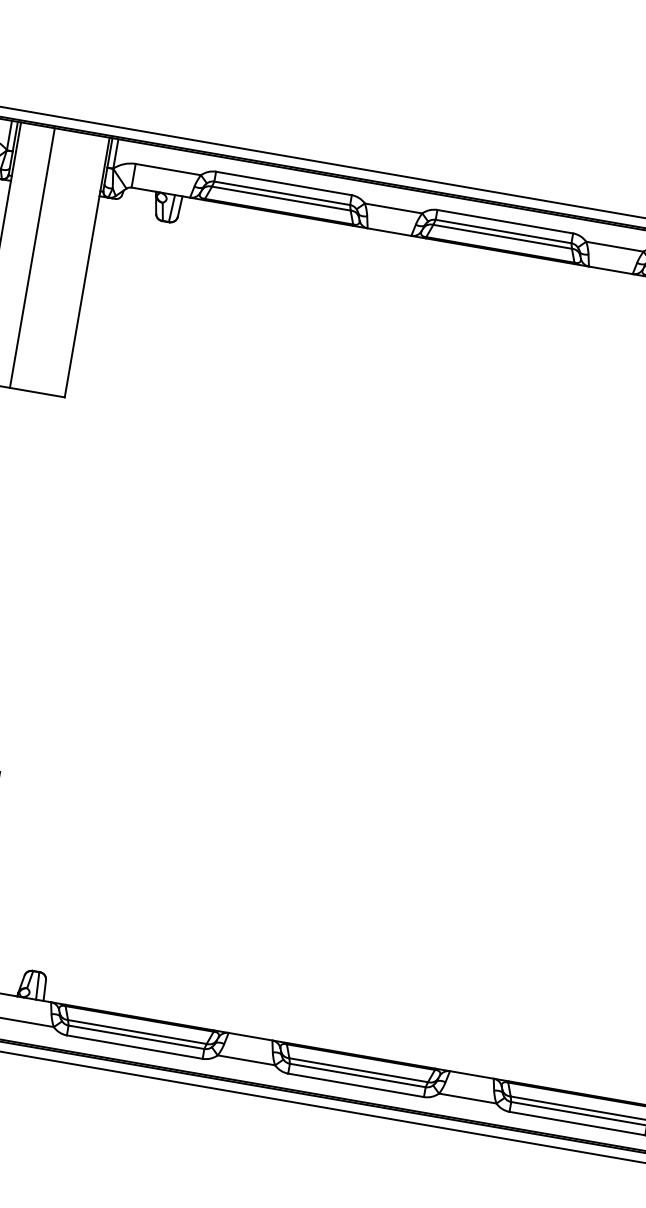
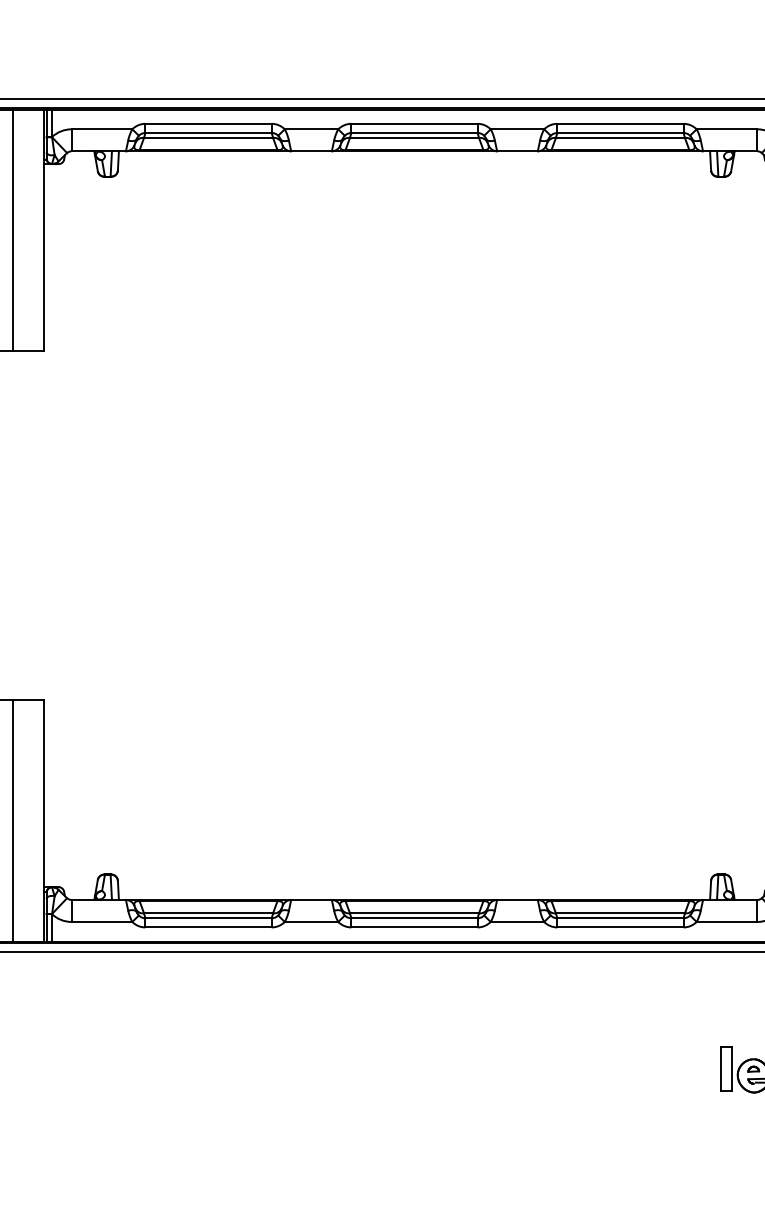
line: (53, 261) -> (12, 230), added

